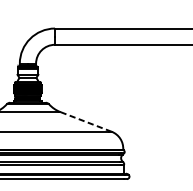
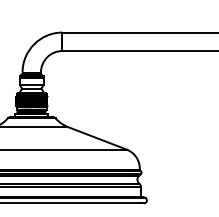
line: (85, 121) -> (97, 138), dashed -> solid

